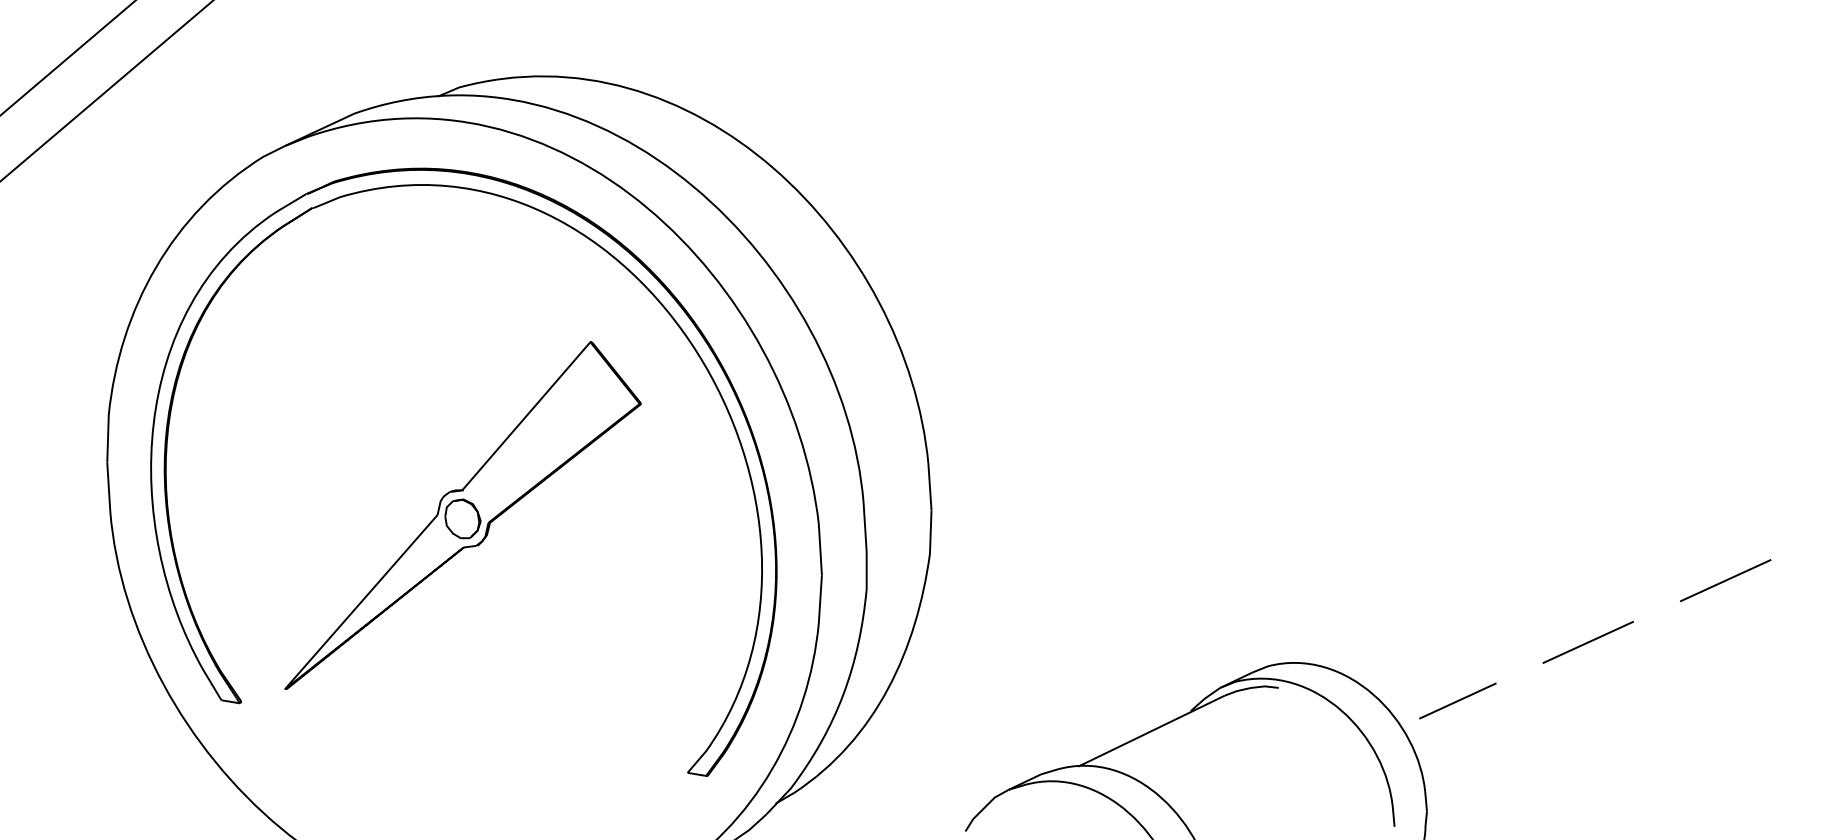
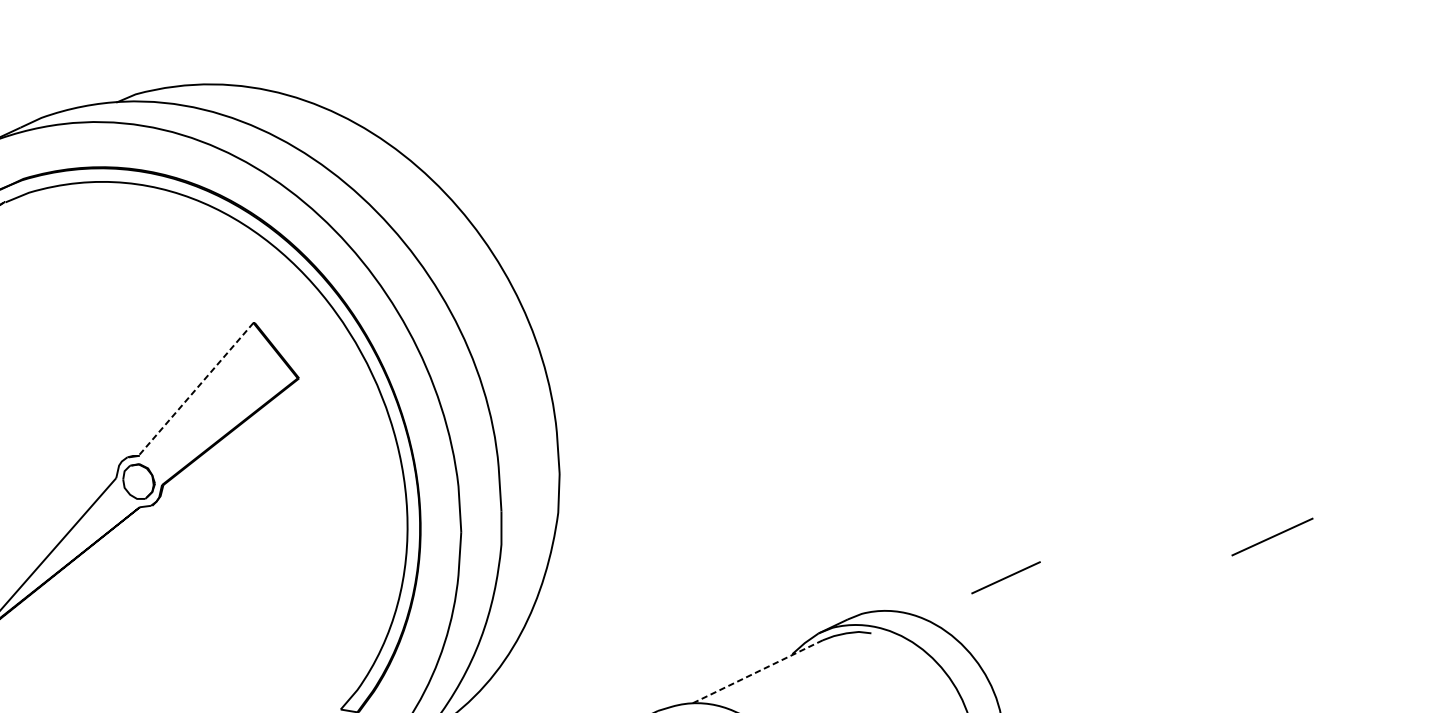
line: (526, 416) -> (196, 389), solid -> dashed
line: (1587, 642) -> (1148, 592), removed
line: (1457, 700) -> (1005, 577), moved
line: (1151, 731) -> (757, 672), solid -> dashed

